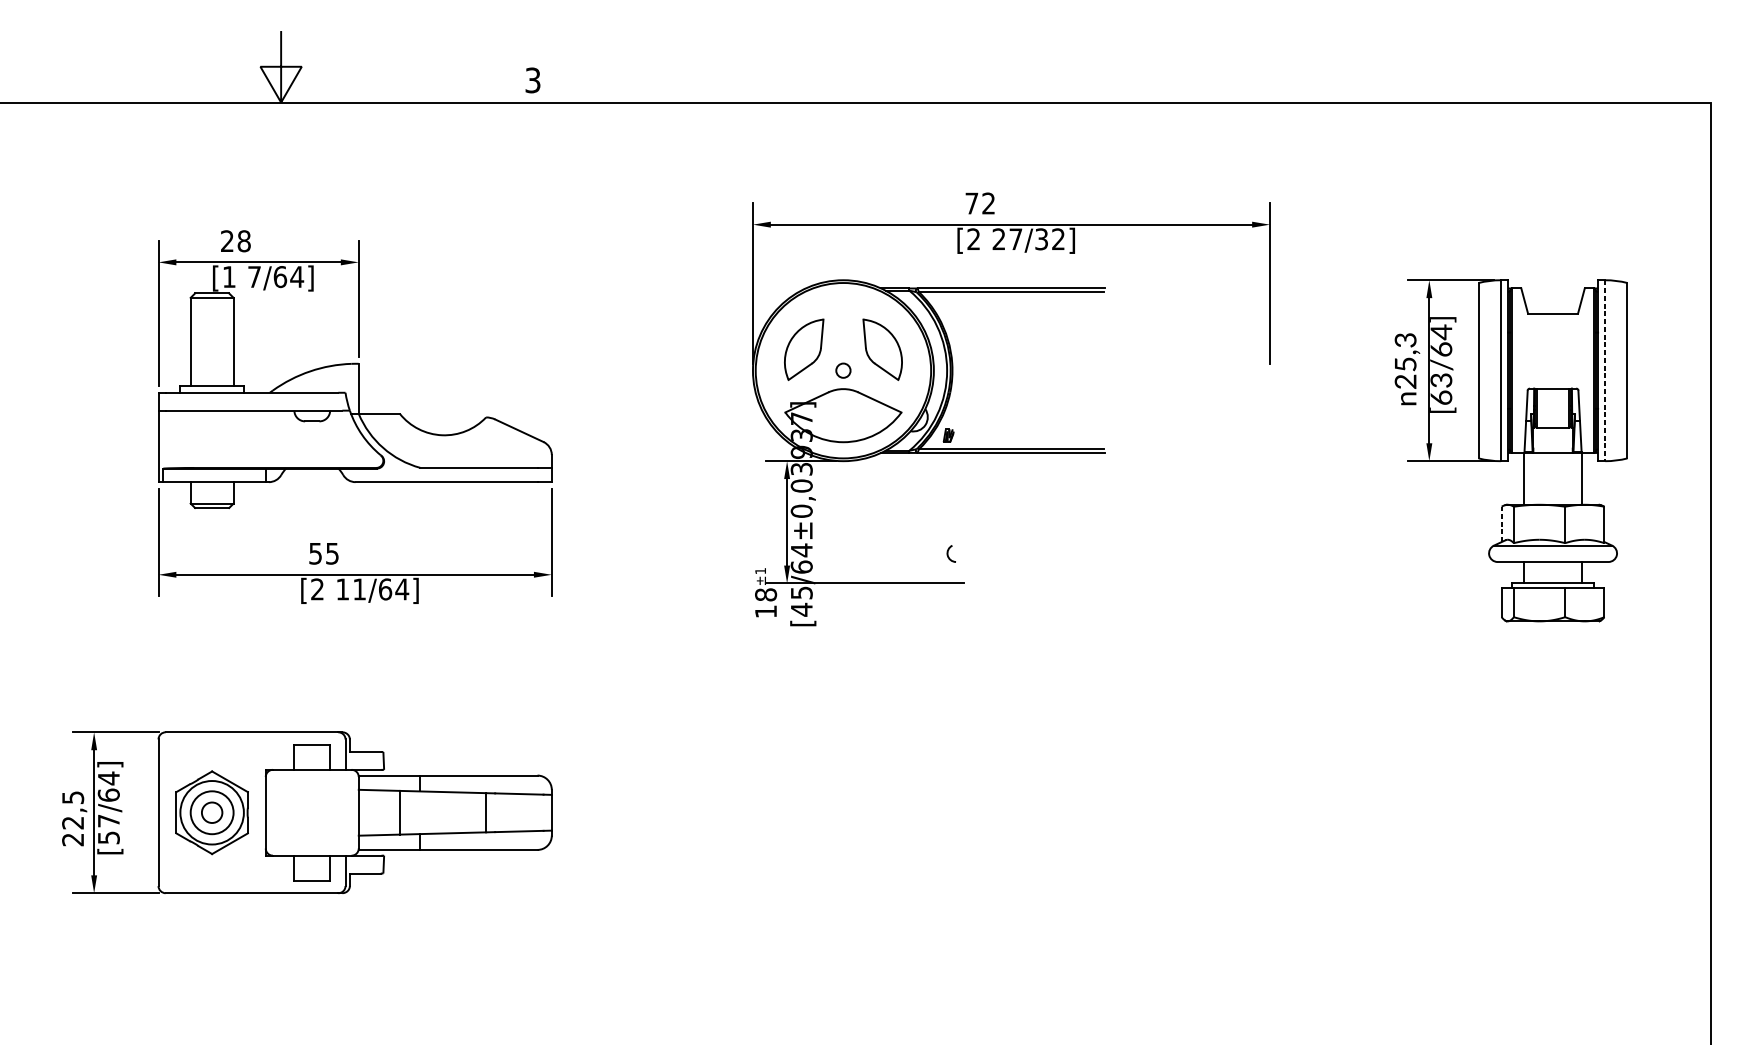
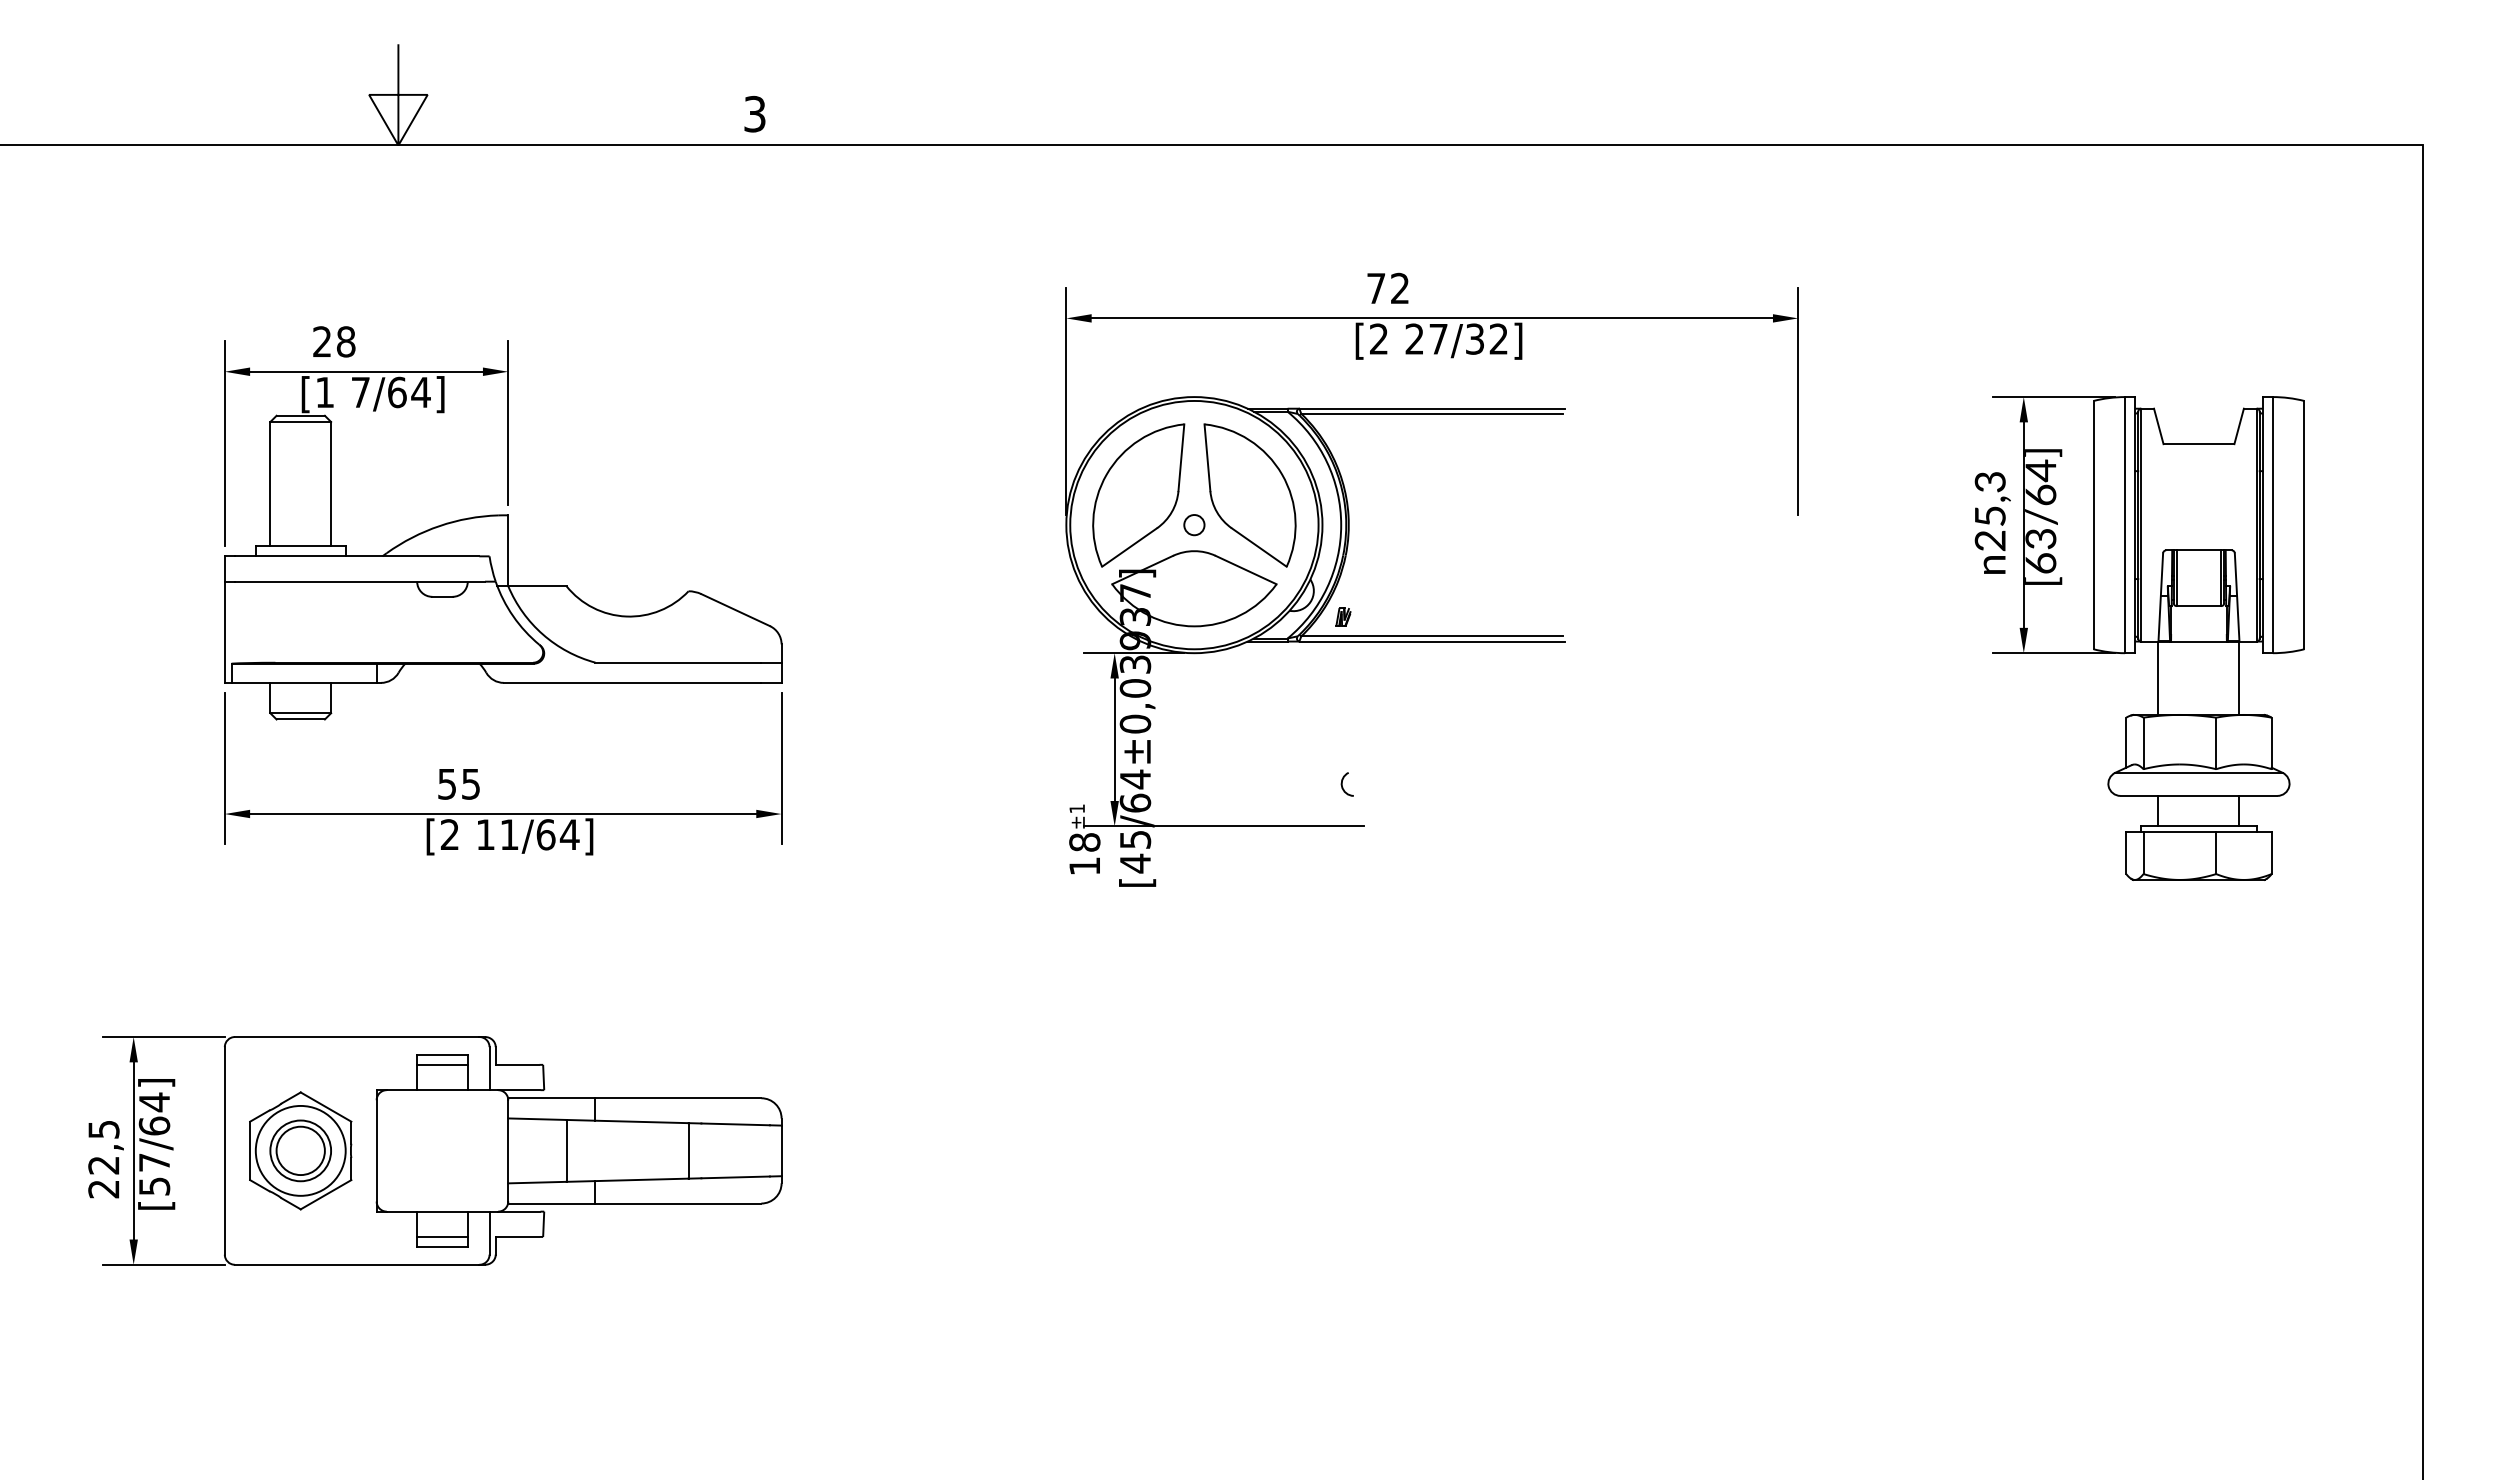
part: (803, 349) -> (1138, 495), size x1.67
part: (882, 349) -> (1249, 495), size x1.67
line: (1605, 370) -> (2272, 525), dashed -> solid
line: (1501, 524) -> (2126, 742), dashed -> solid
line: (312, 751) -> (442, 1064), added
circle: (211, 812) -> (300, 1150), size x1.67
line: (312, 873) -> (442, 1236), added

